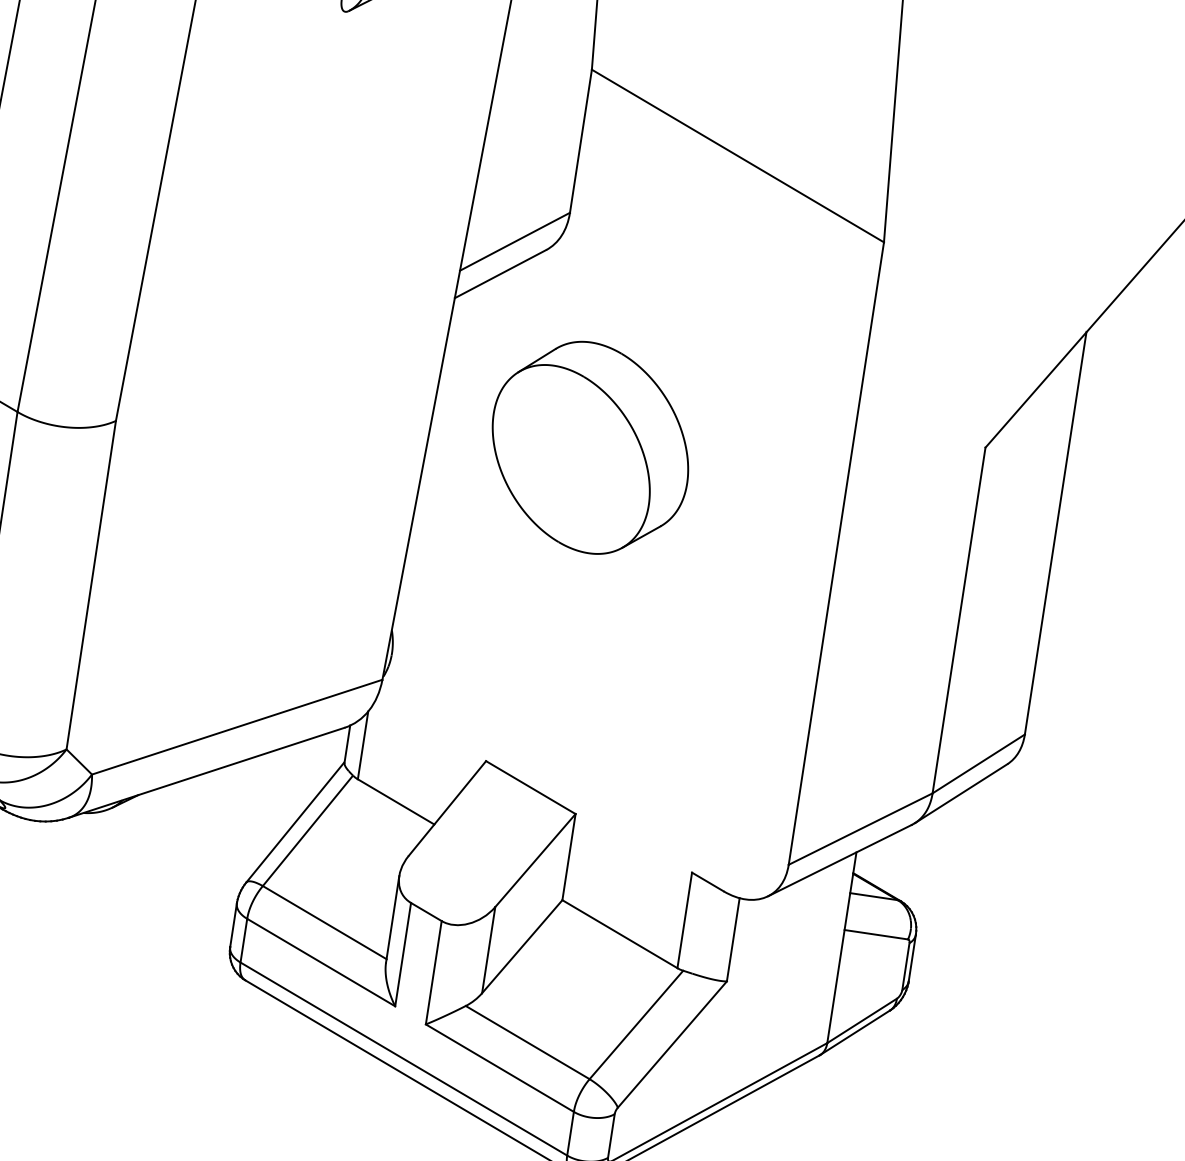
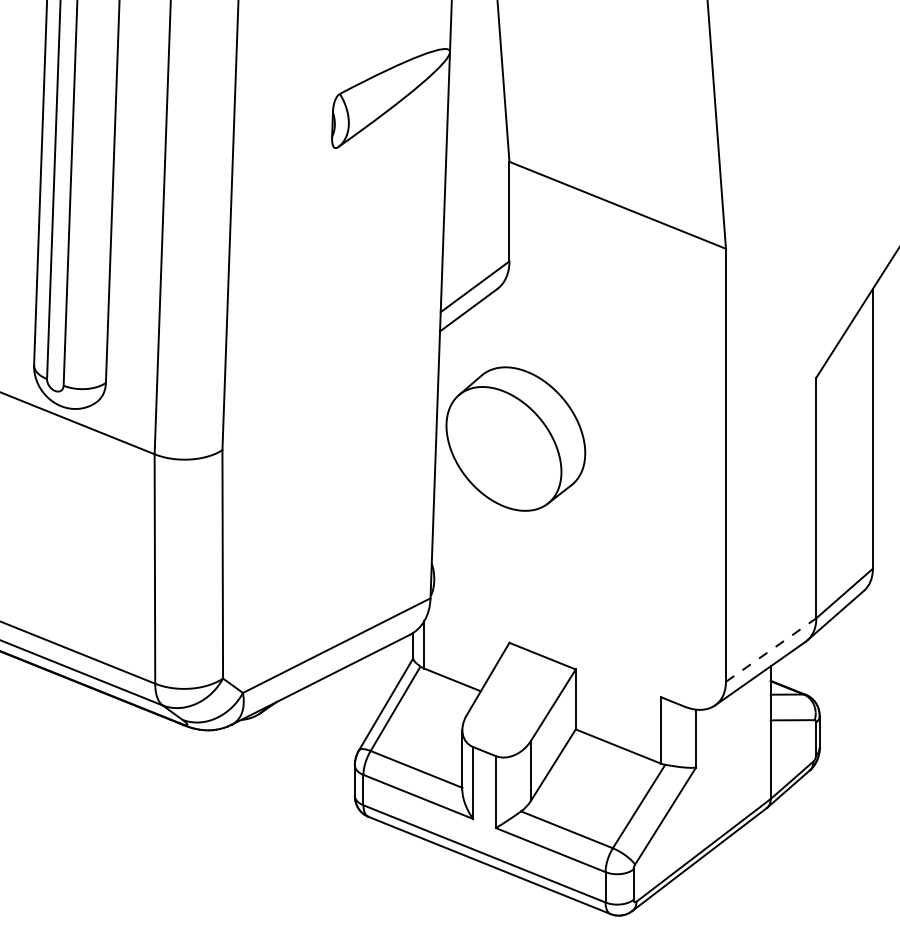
part: (590, 447) -> (515, 438), moved
line: (861, 828) -> (771, 649), solid -> dashed

